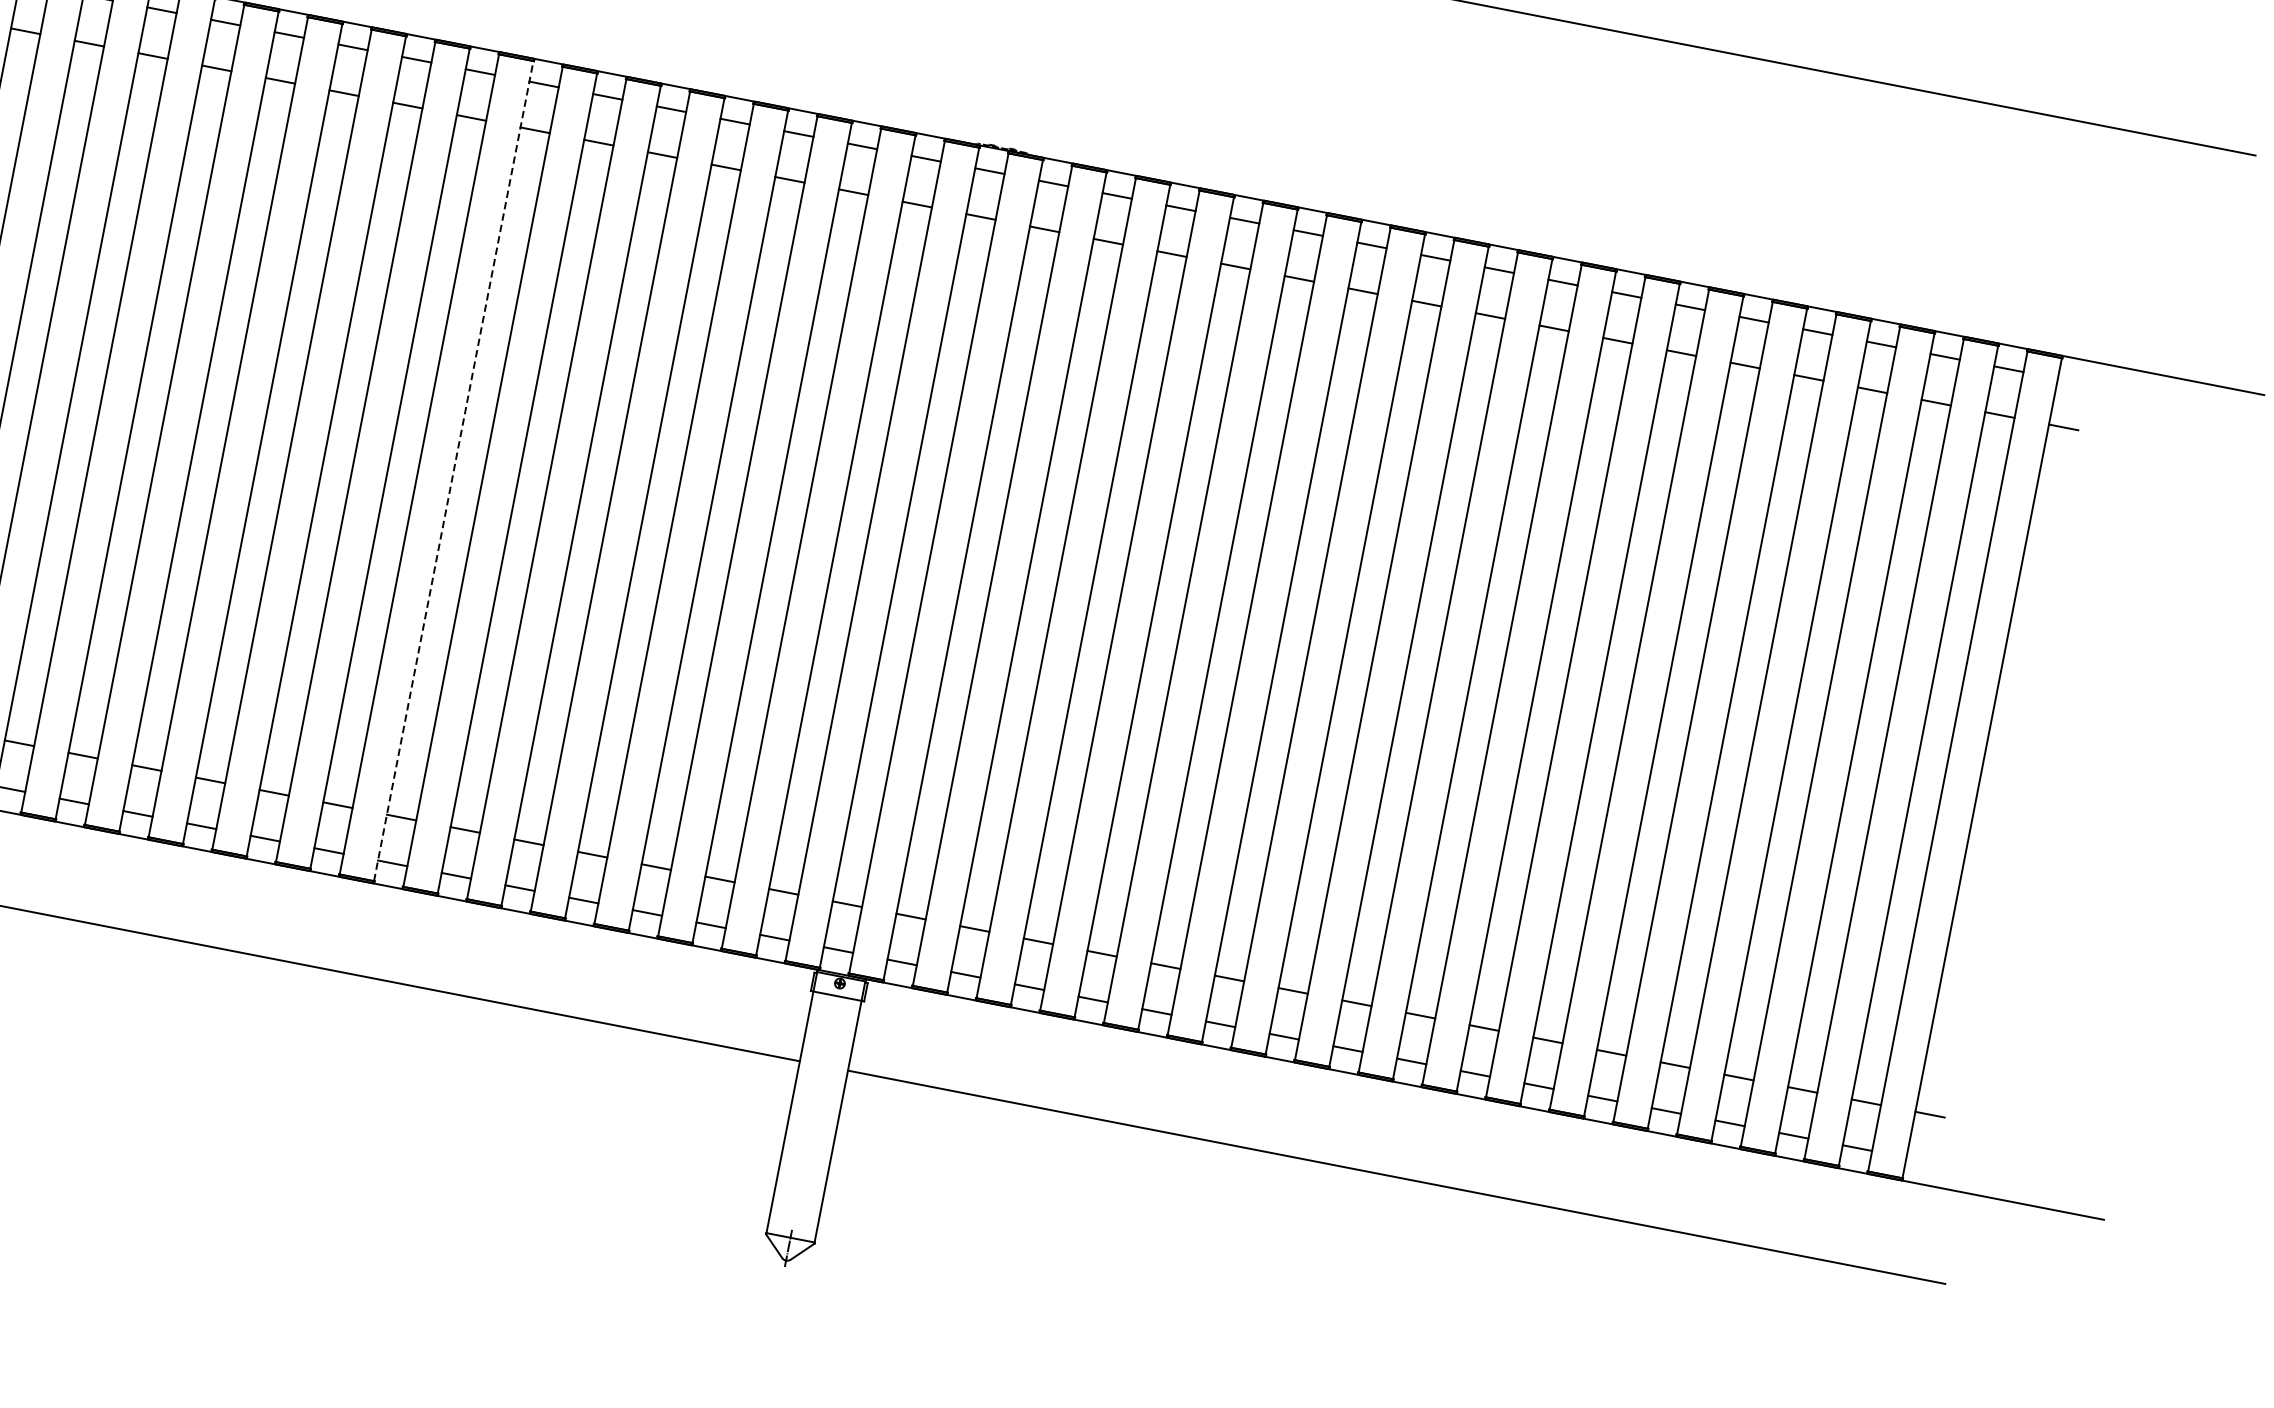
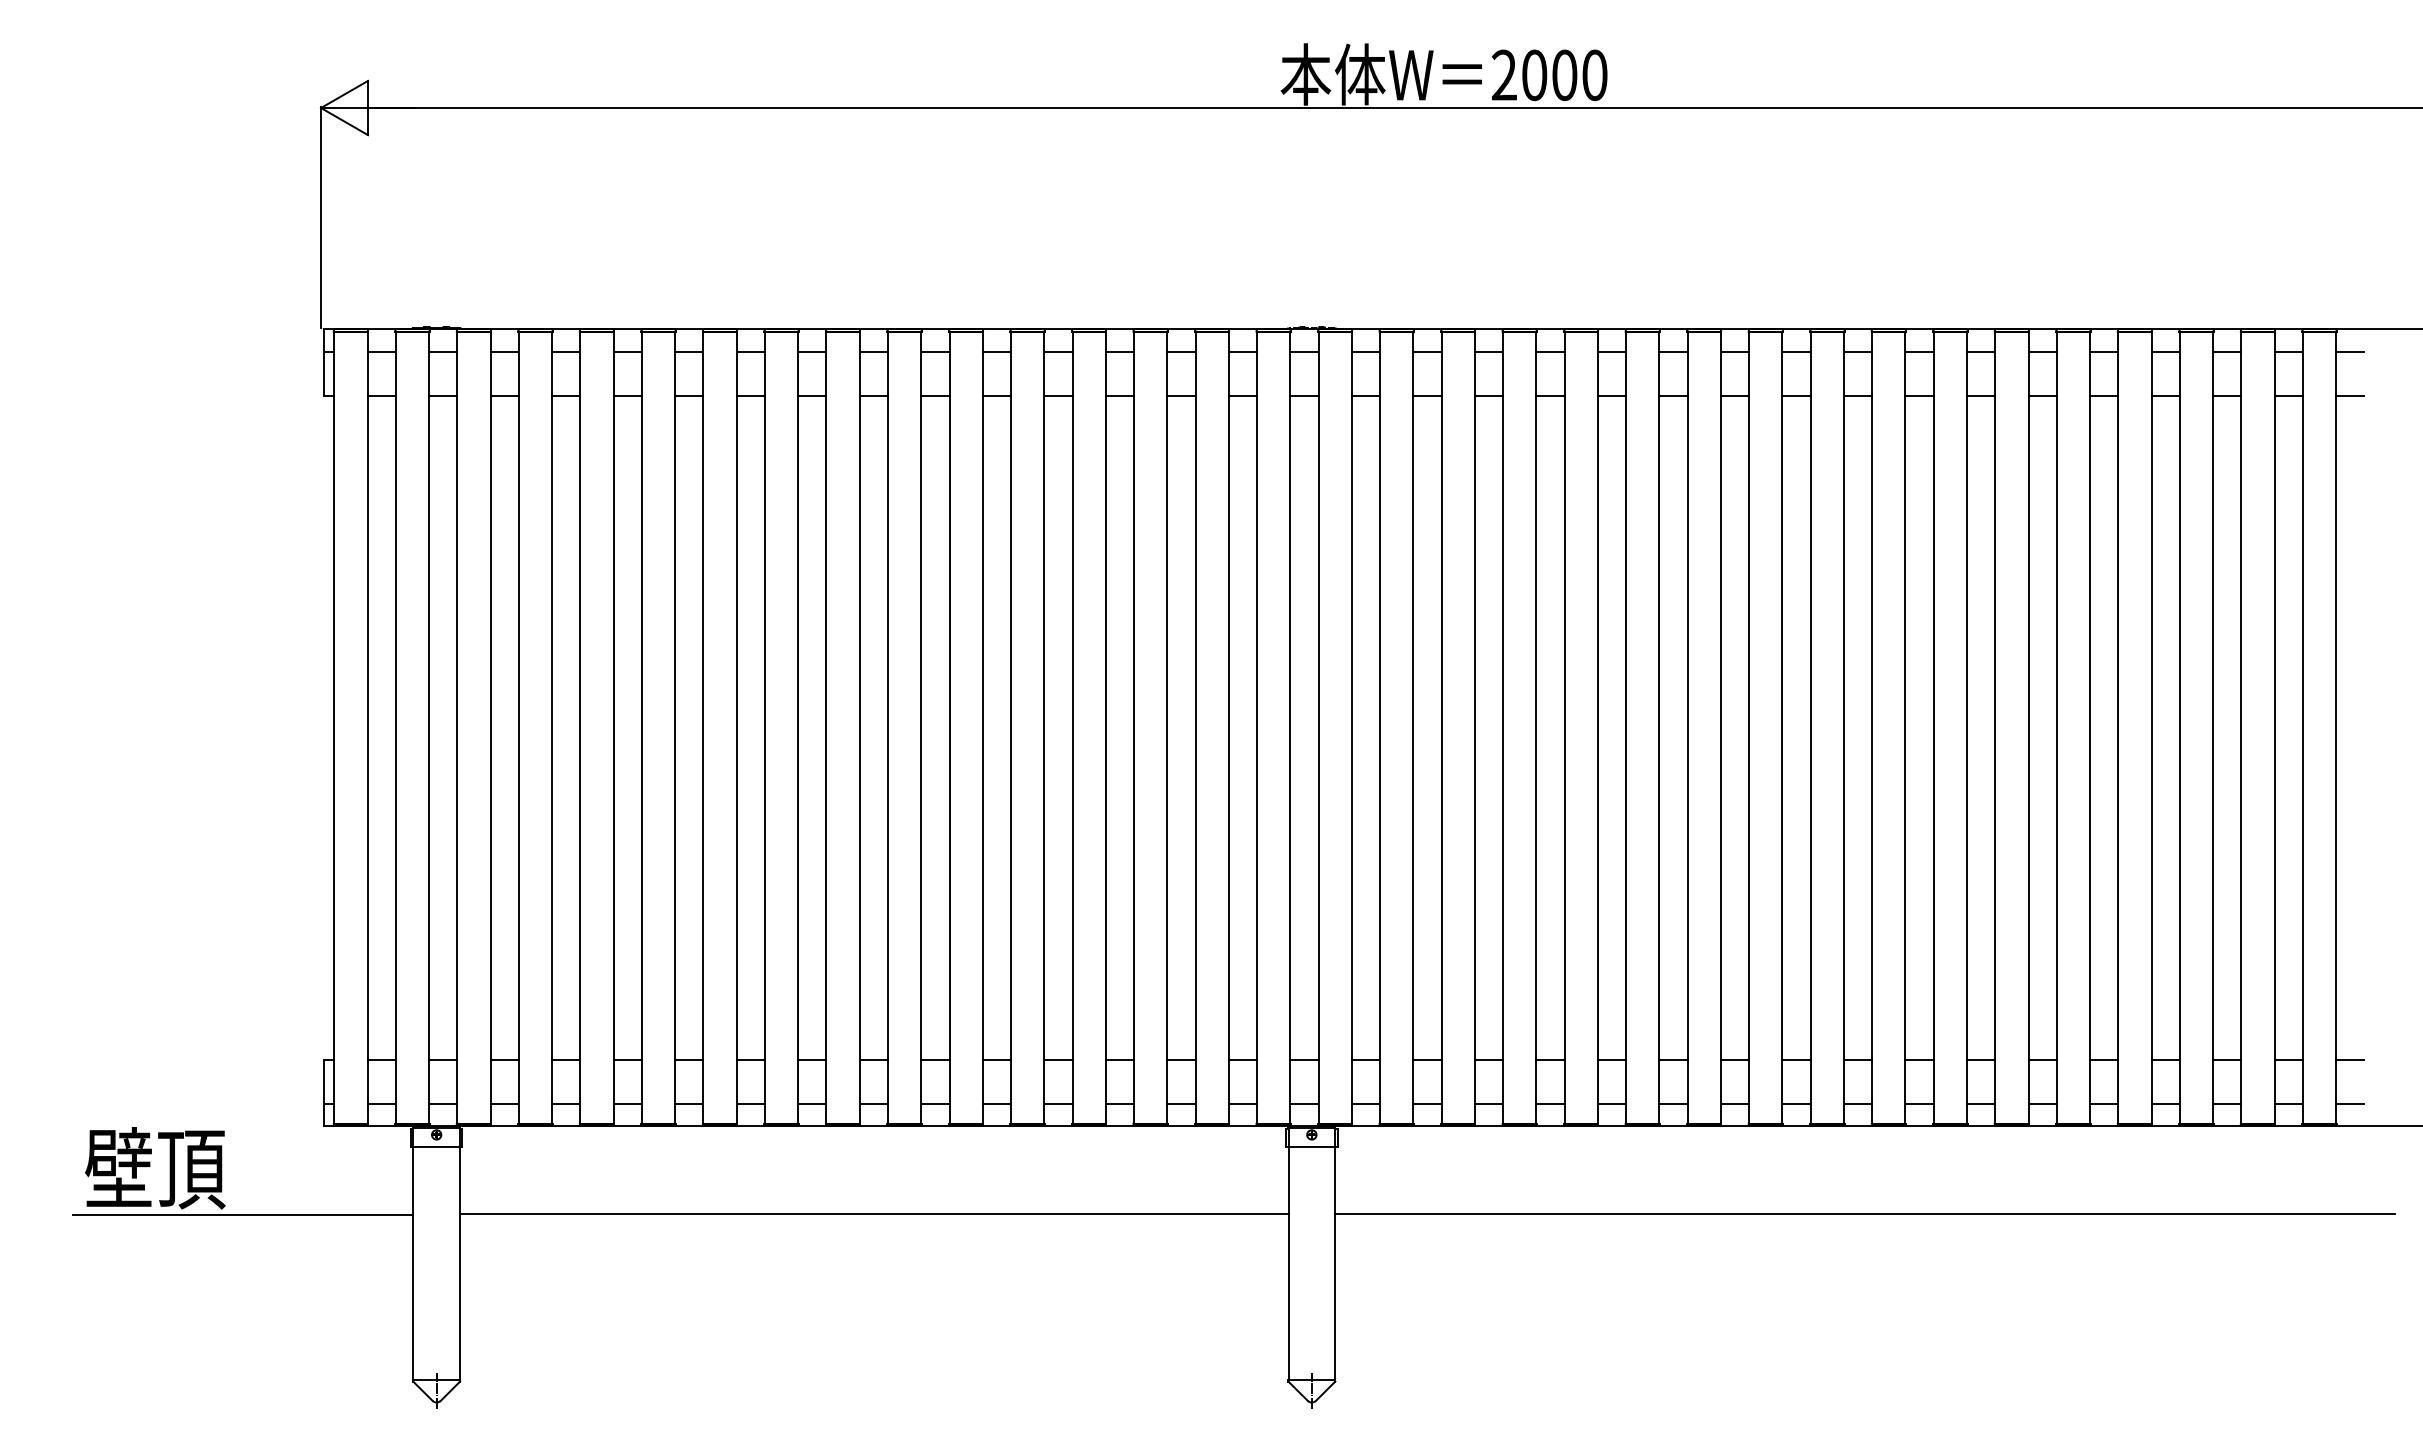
line: (2072, 381) -> (2350, 351), added
line: (453, 470) -> (859, 727), dashed -> solid
line: (1921, 1160) -> (2350, 1103), added

